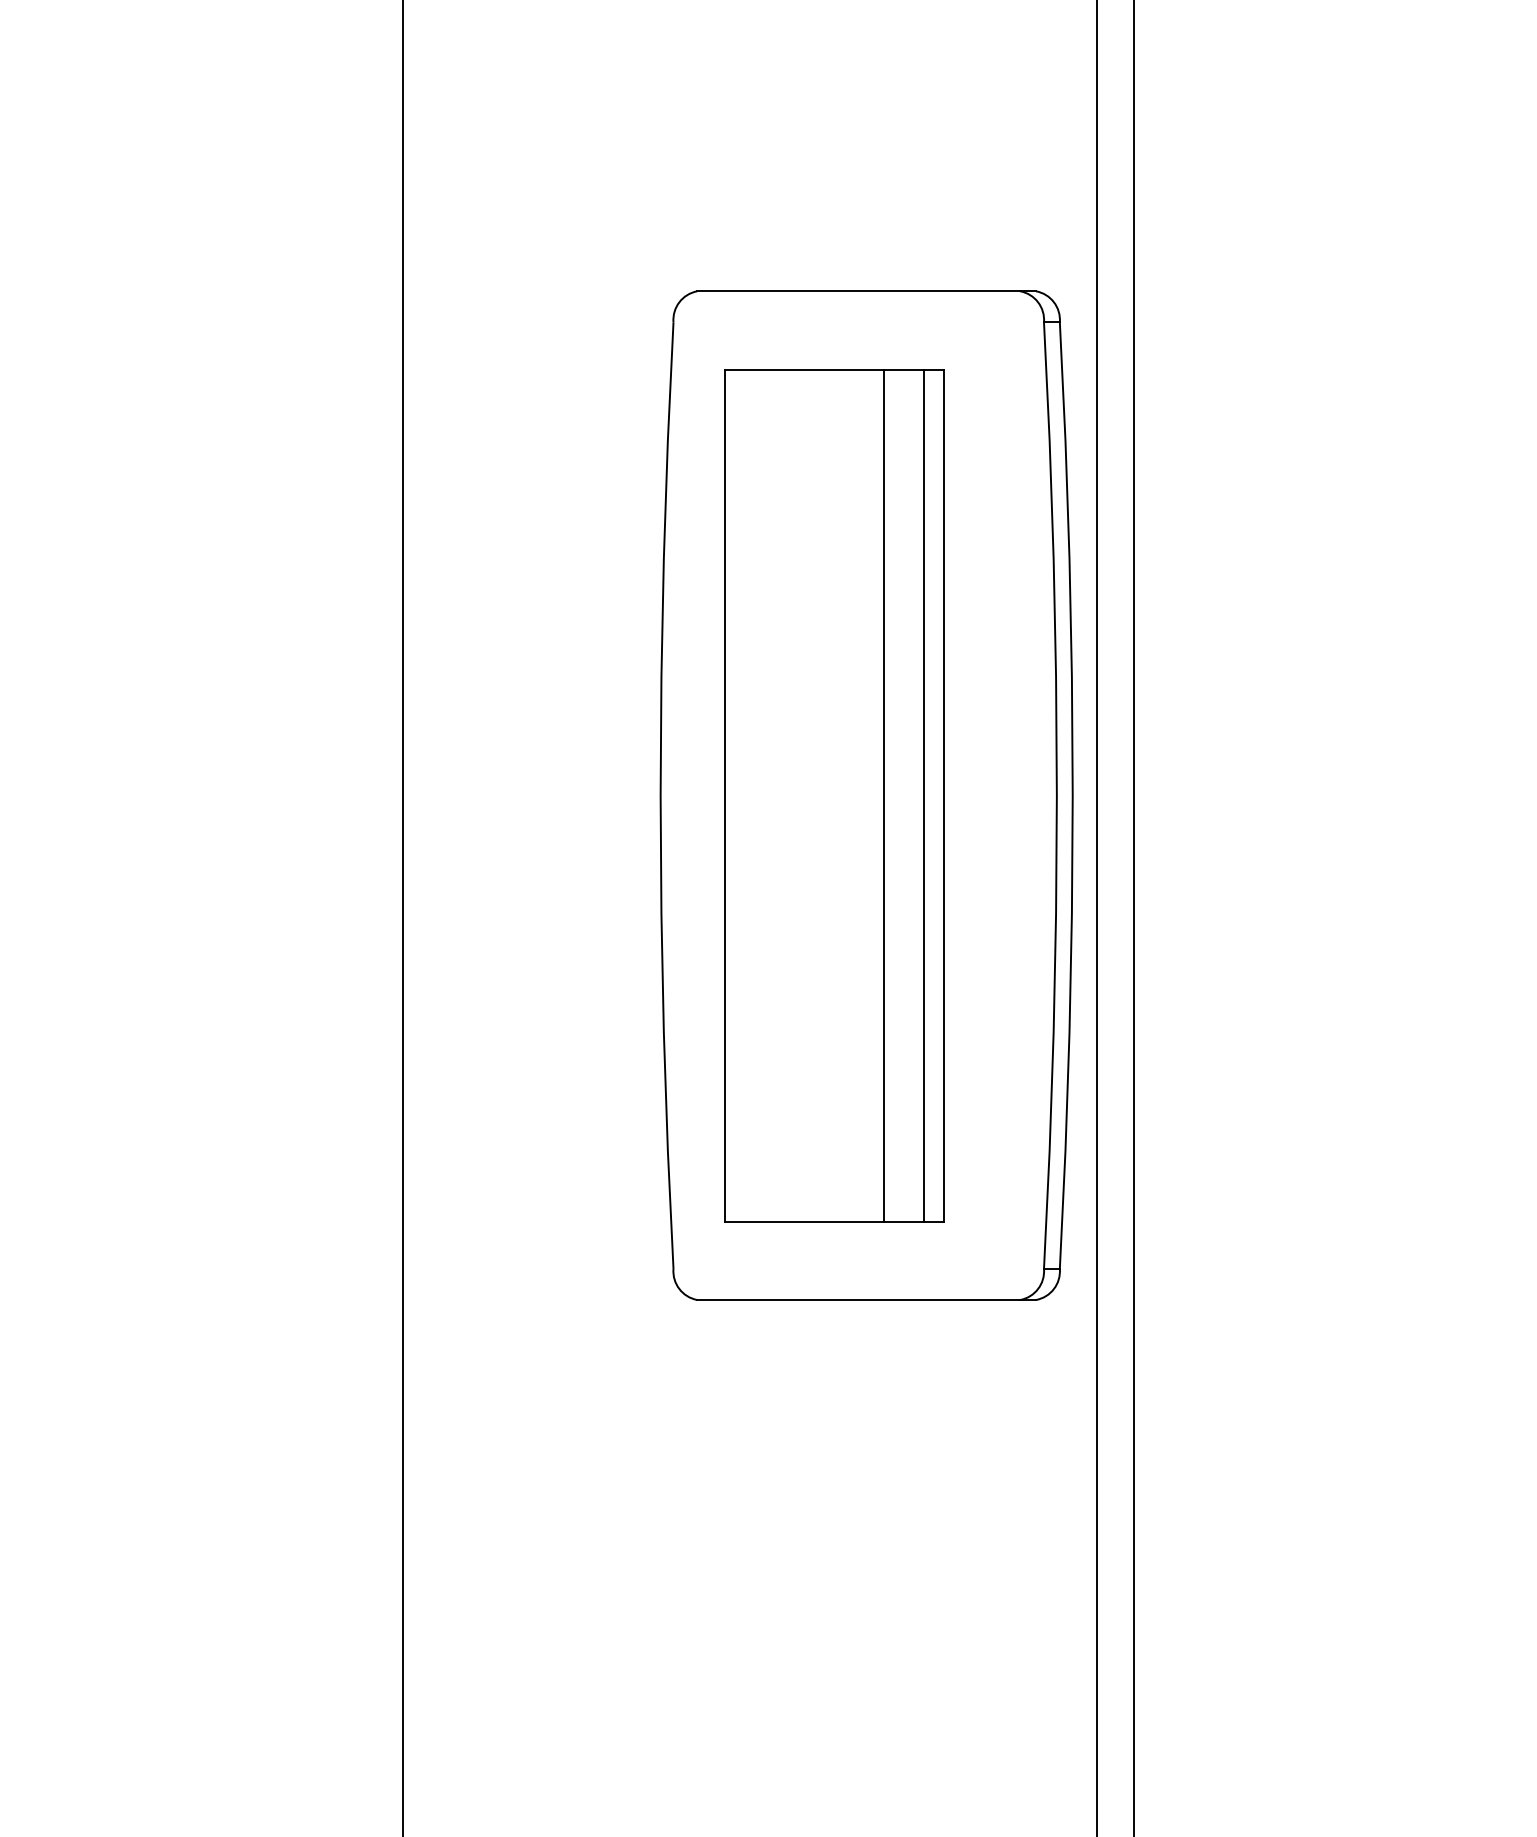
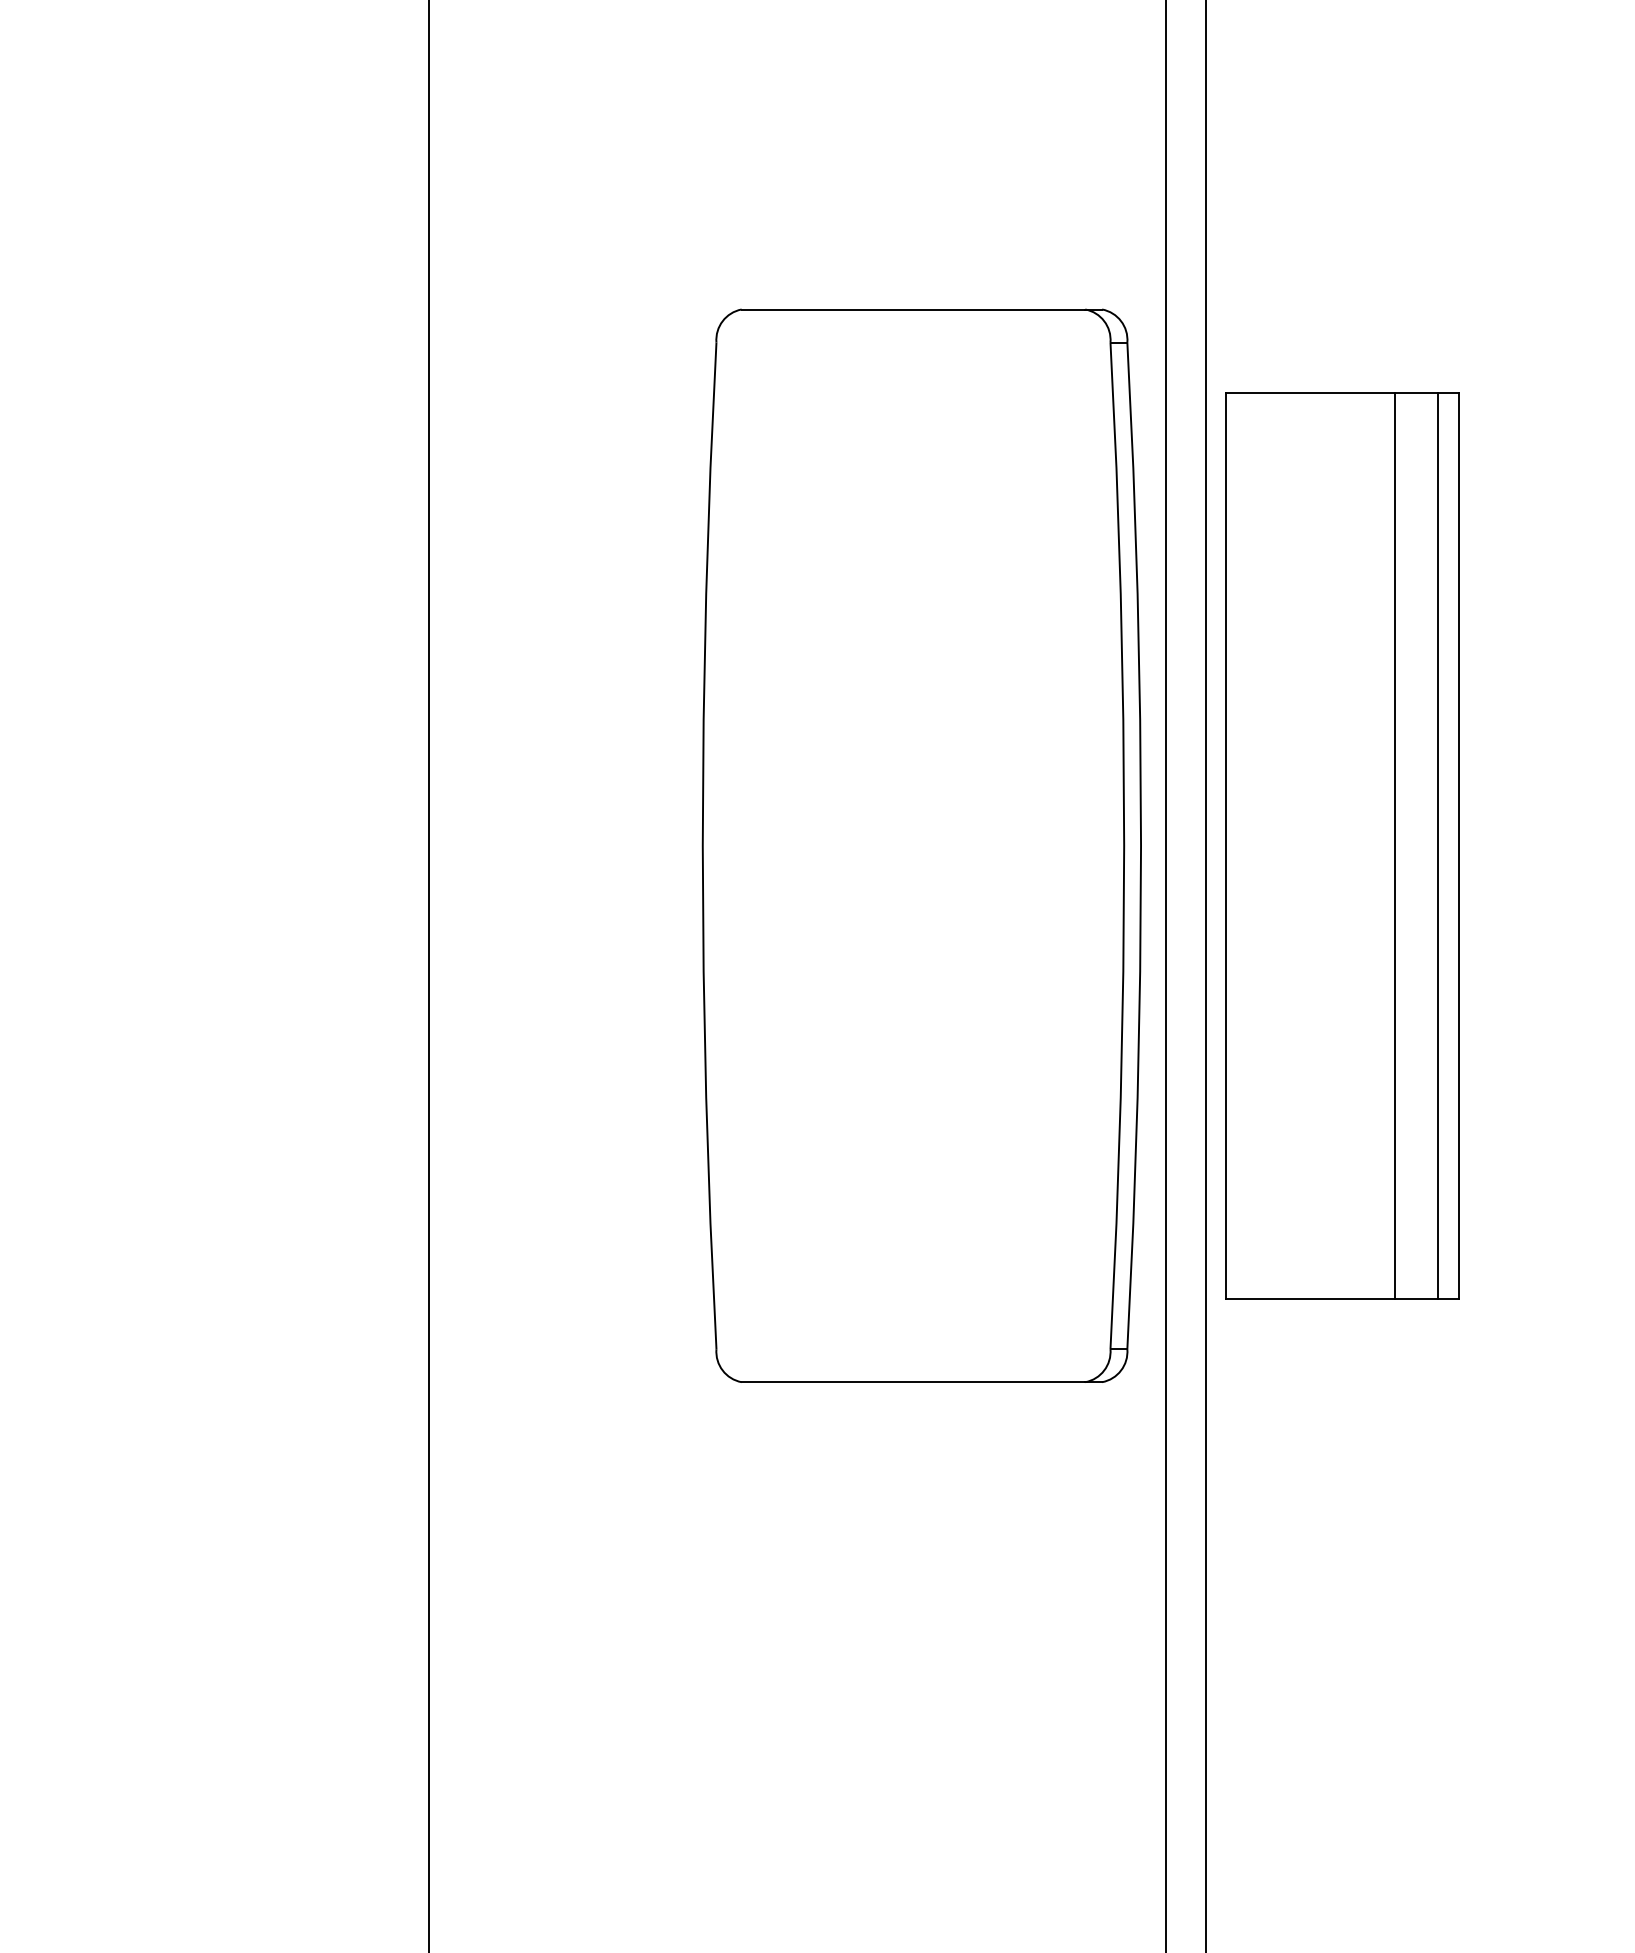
part: (834, 795) -> (1342, 845), moved

